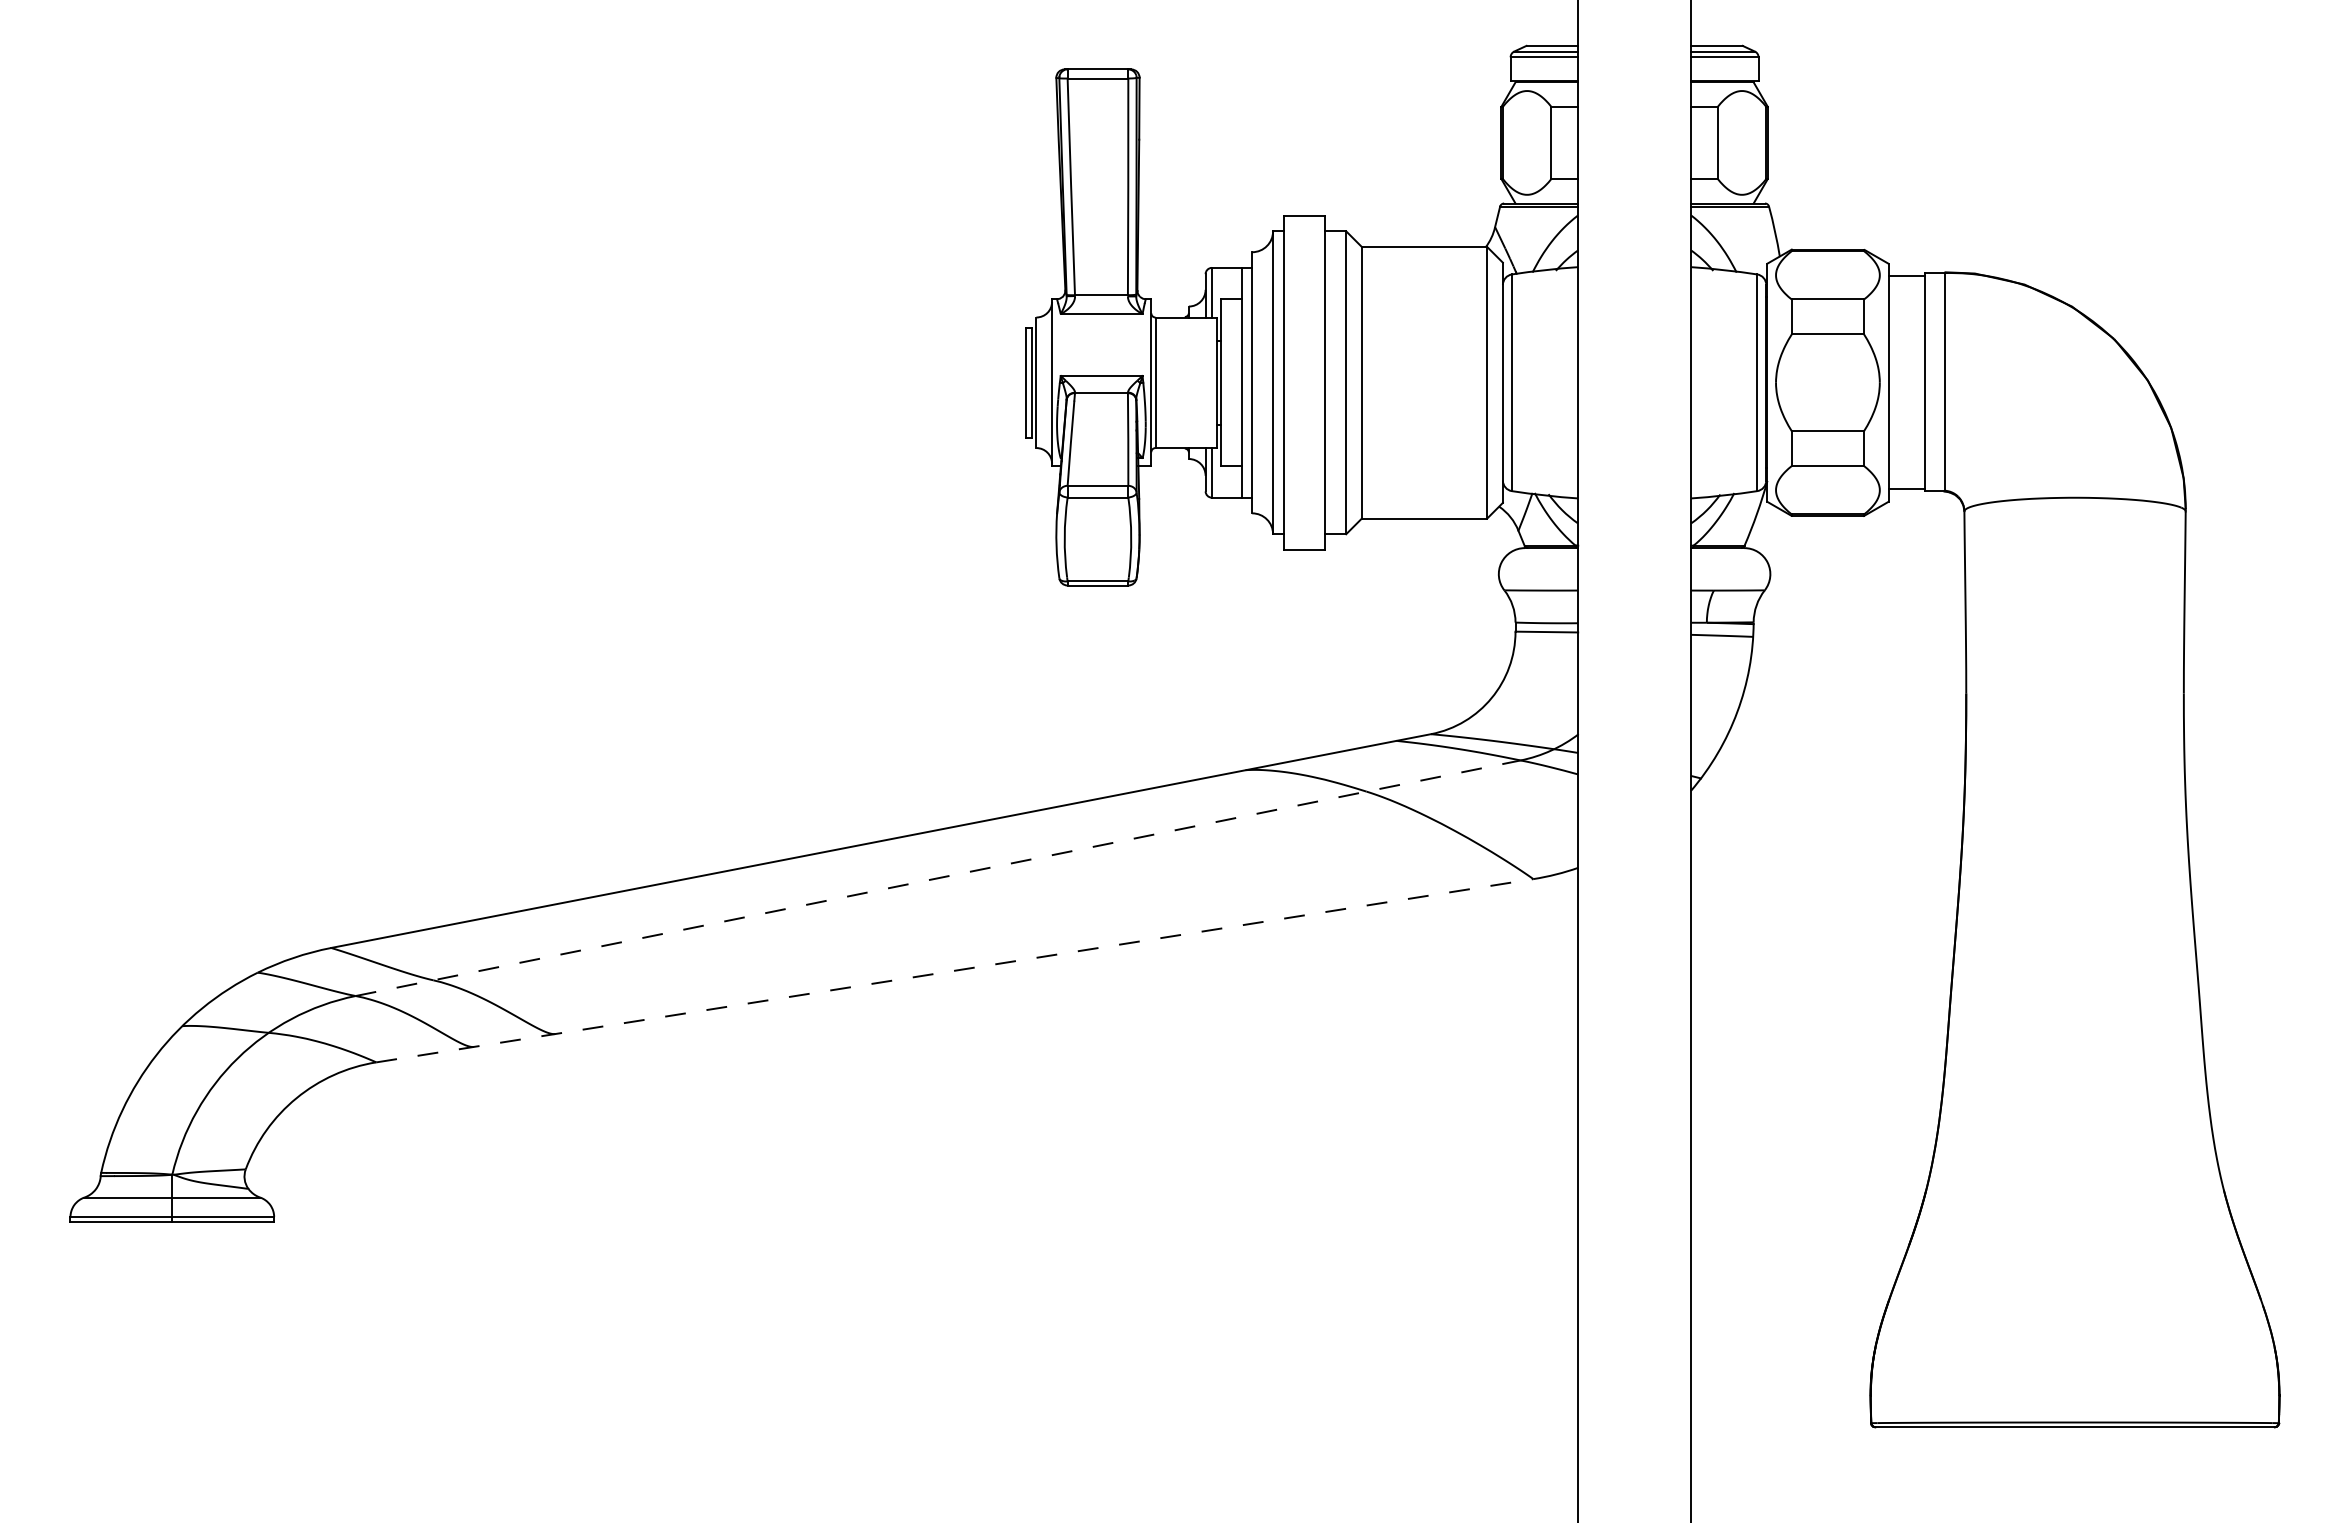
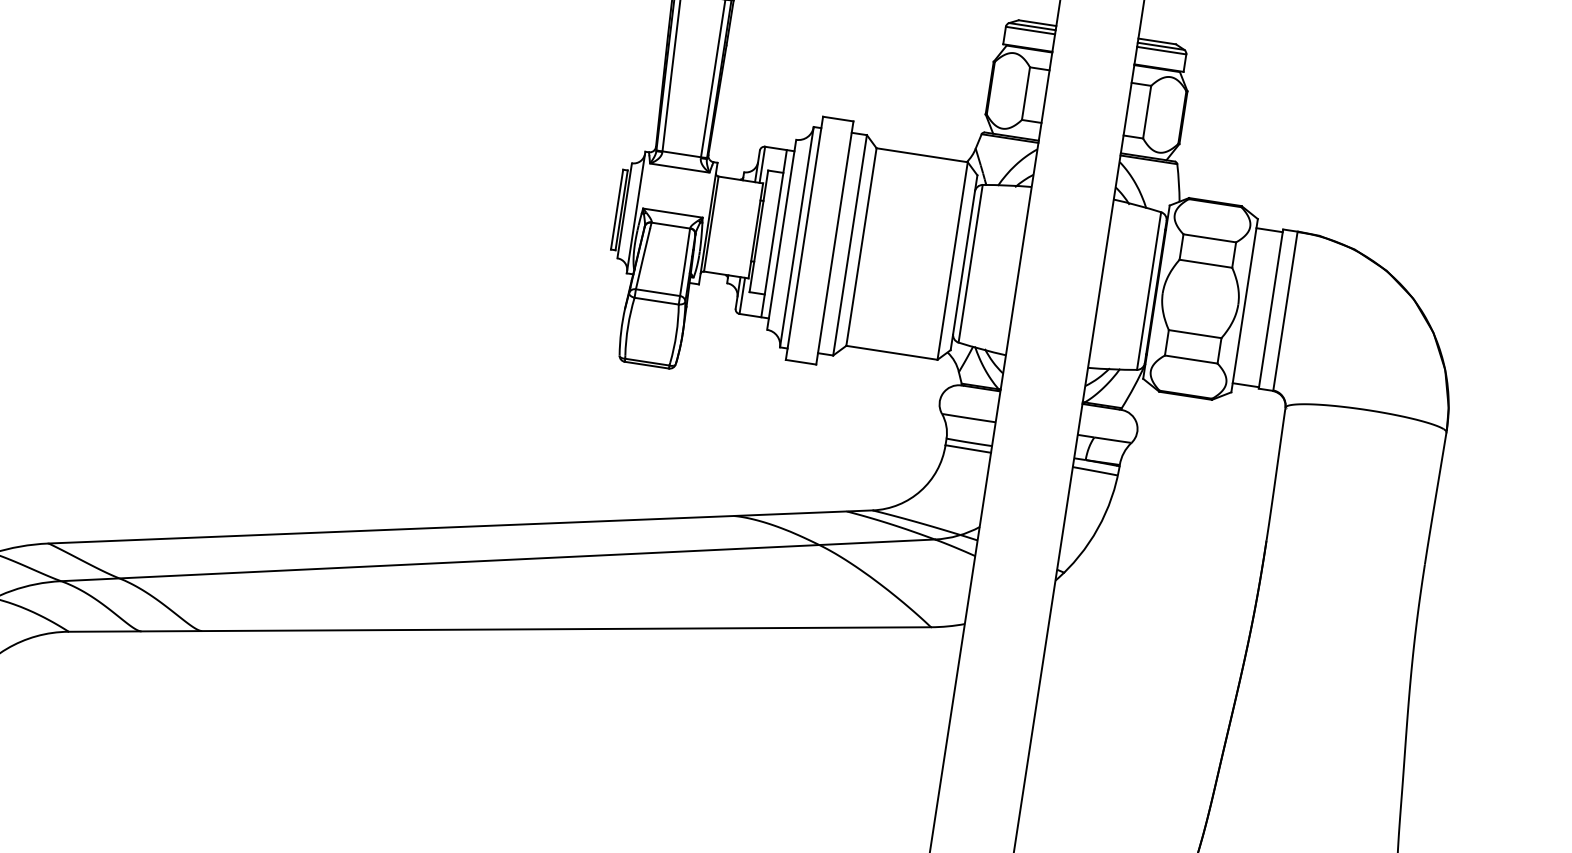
line: (938, 878) -> (498, 560), dashed -> solid
line: (954, 970) -> (499, 629), dashed -> solid

